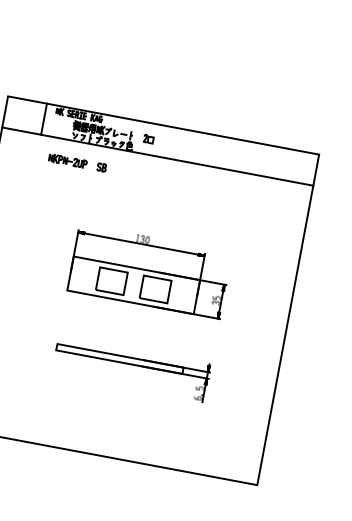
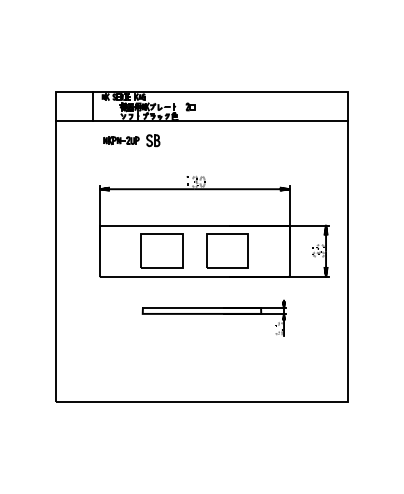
part: (101, 167) -> (152, 140), size x1.6
part: (149, 271) -> (213, 226), size x1.6

